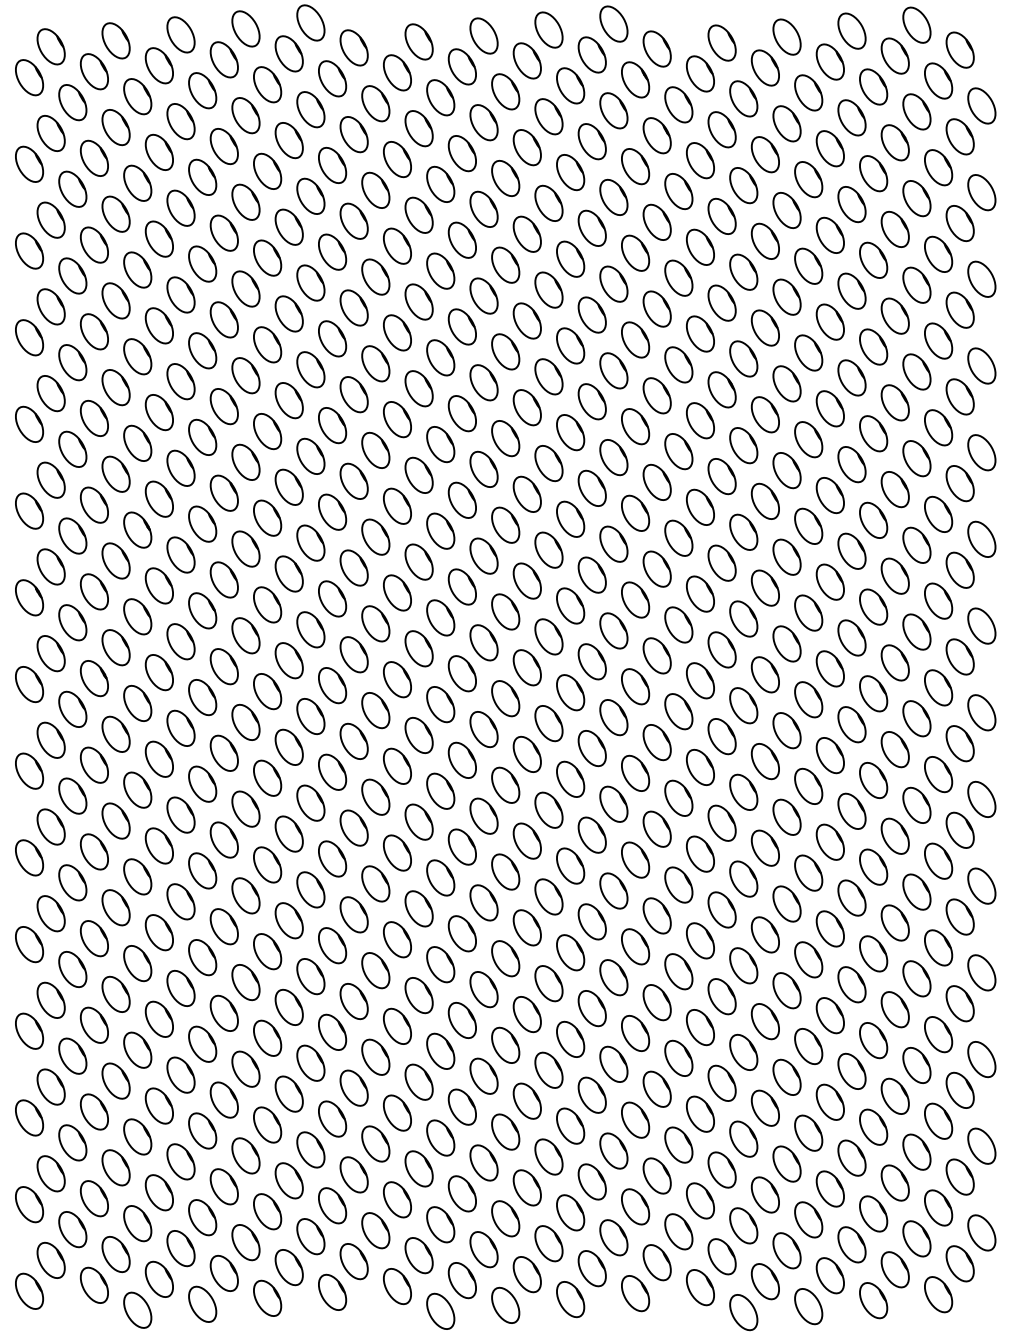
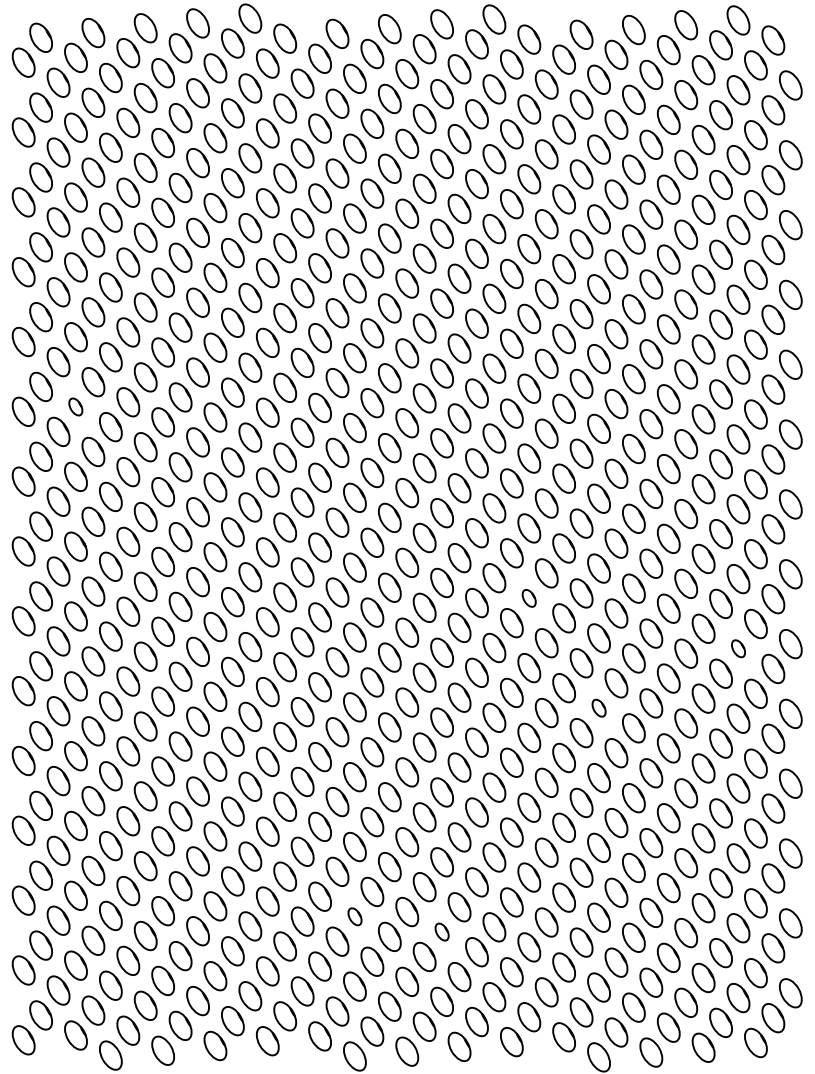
part: (93, 504) -> (75, 406), size x0.6
part: (656, 742) -> (528, 598), size x0.6
part: (916, 804) -> (738, 648), size x0.6
part: (743, 878) -> (598, 707), size x0.6
part: (440, 1137) -> (354, 916), size x0.6
part: (548, 1156) -> (441, 931), size x0.6

